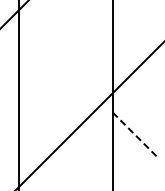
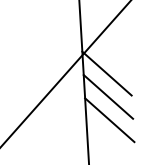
line: (134, 112) -> (106, 73), added
line: (135, 135) -> (108, 97), dashed -> solid
line: (134, 157) -> (109, 120), added

